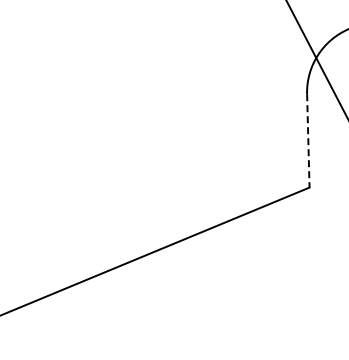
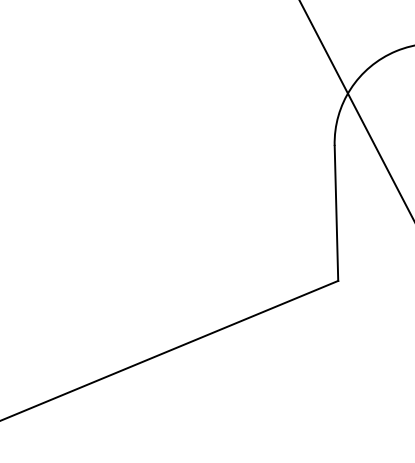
line: (308, 140) -> (336, 212), dashed -> solid

